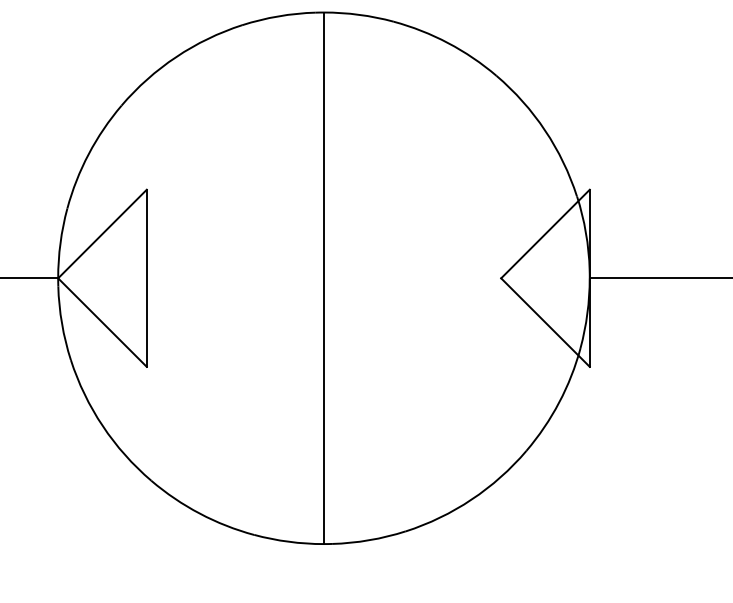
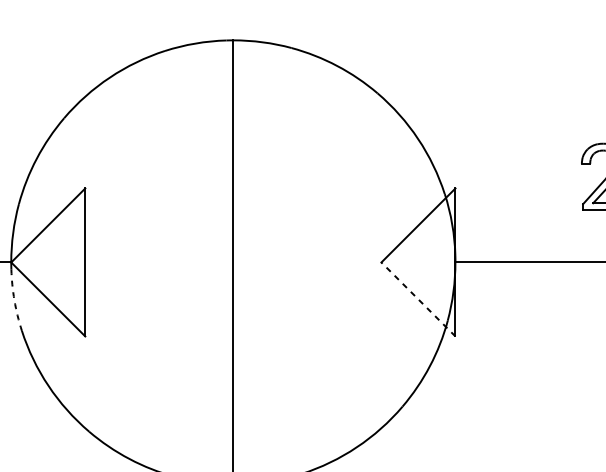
line: (545, 322) -> (418, 299), solid -> dashed
arc: (62, 323) -> (14, 300), solid -> dashed

